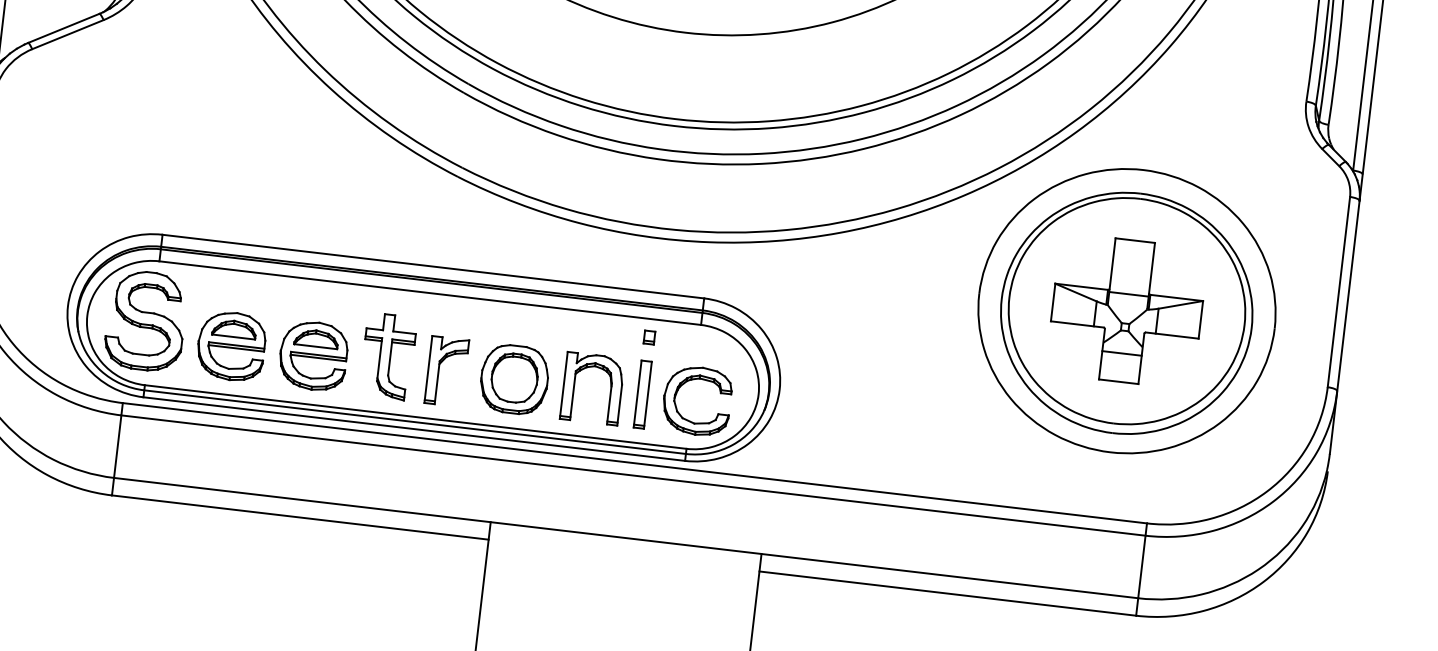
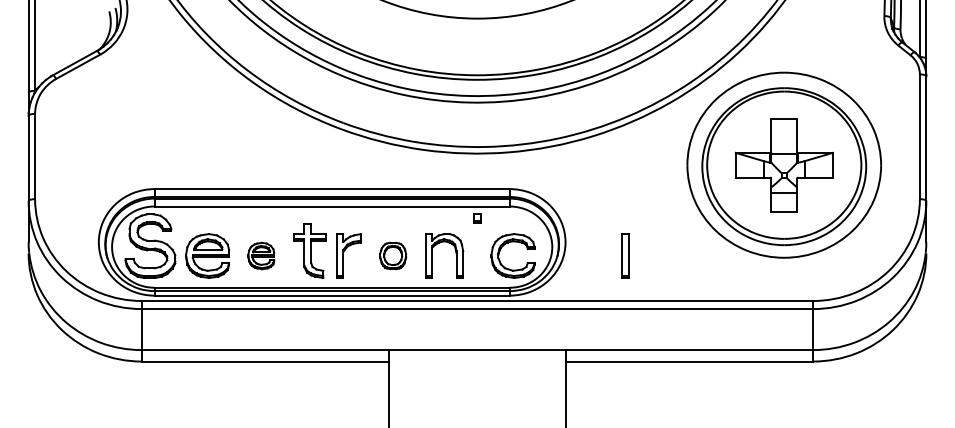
part: (312, 355) -> (260, 255), size x0.6
part: (513, 378) -> (392, 255), size x0.6
part: (643, 393) -> (625, 255), moved

